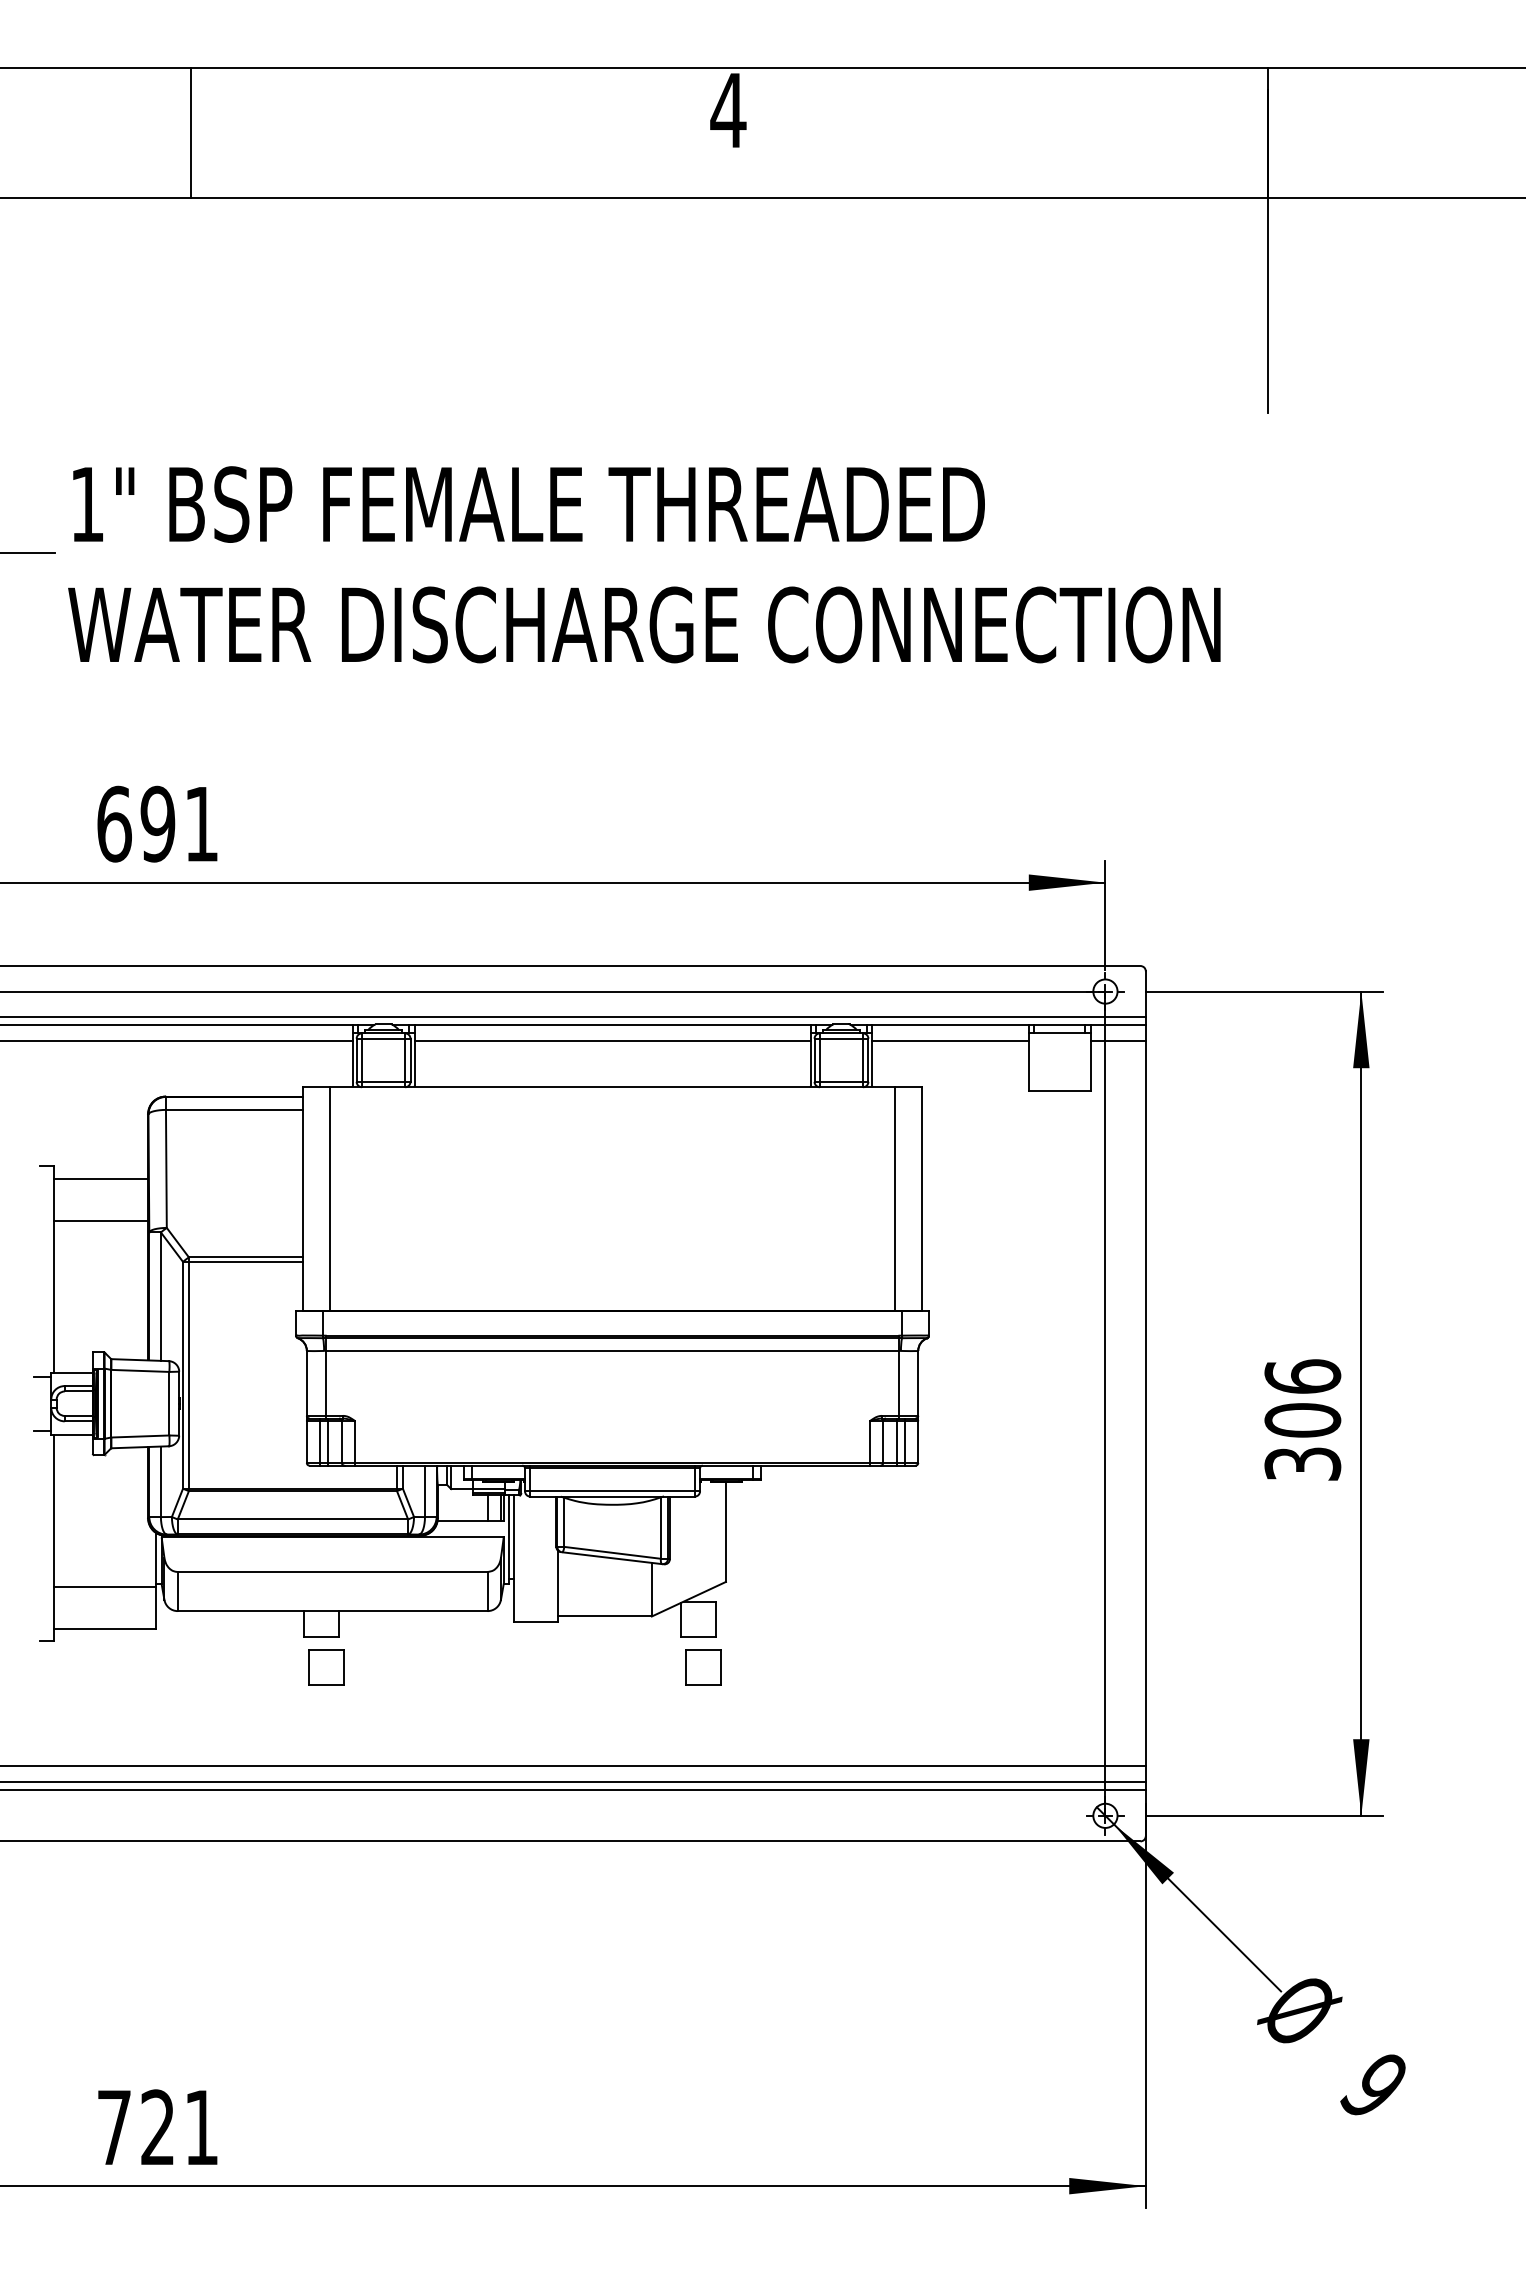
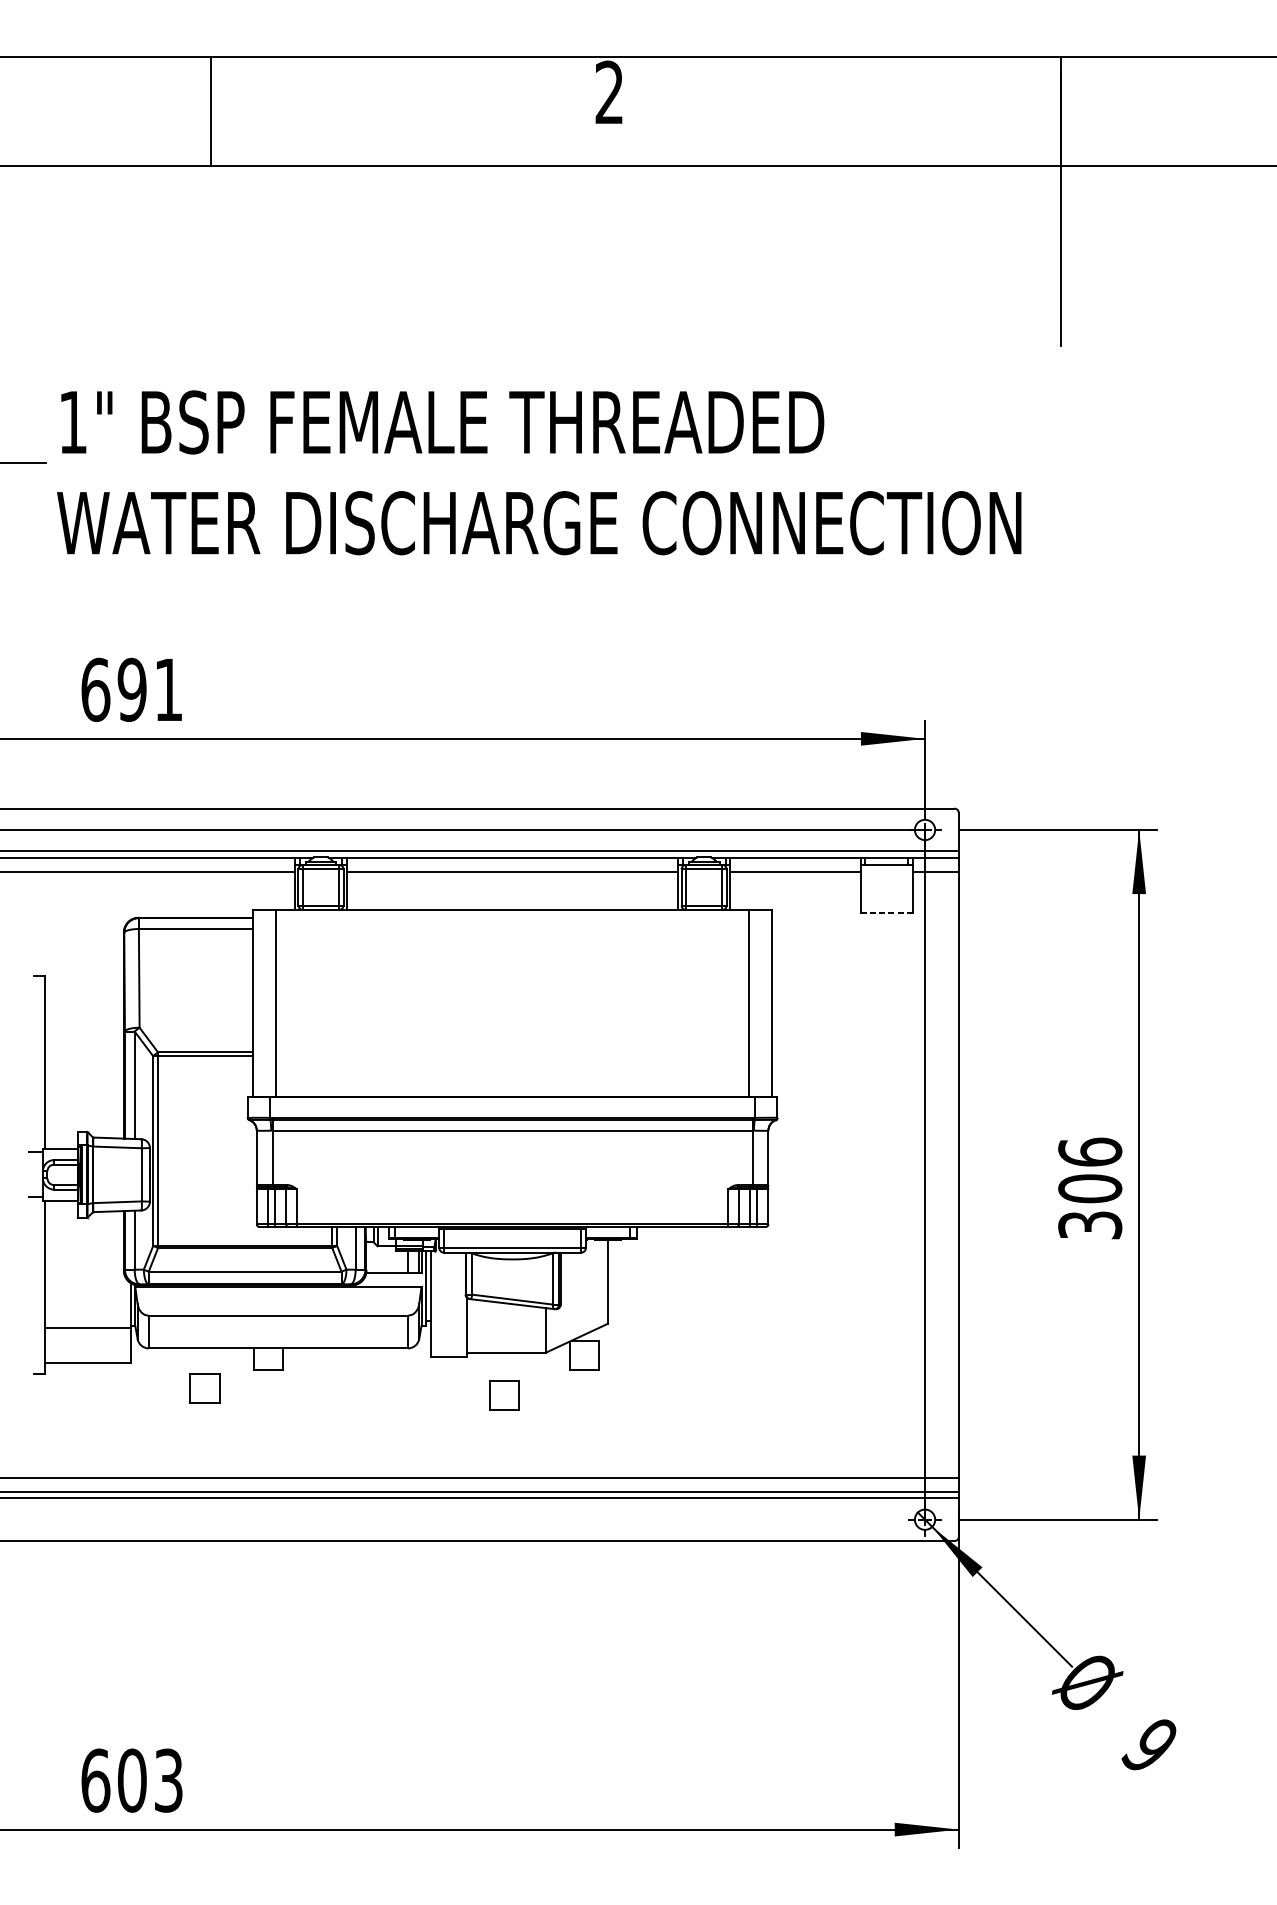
text: (728, 109) -> (609, 91), 4 -> 2
line: (190, 132) -> (210, 111), moved
line: (1059, 1091) -> (886, 913), solid -> dashed
line: (100, 1178) -> (84, 986), removed
line: (100, 1220) -> (84, 1021), removed
part: (326, 1667) -> (205, 1388), moved
part: (703, 1667) -> (505, 1395), moved
text: (157, 2127) -> (131, 1780), 721 -> 603

